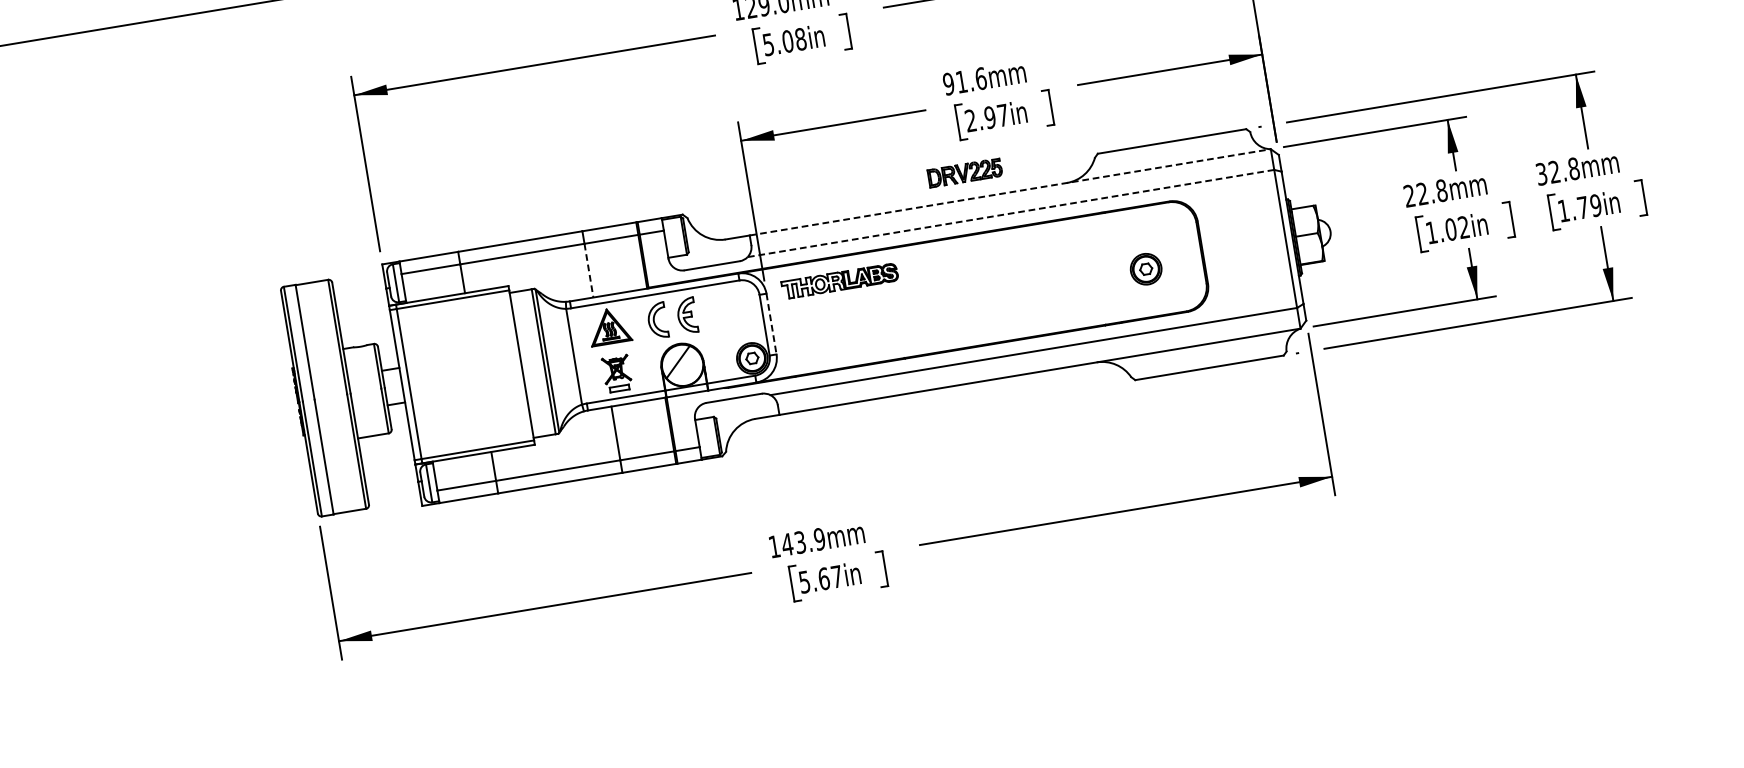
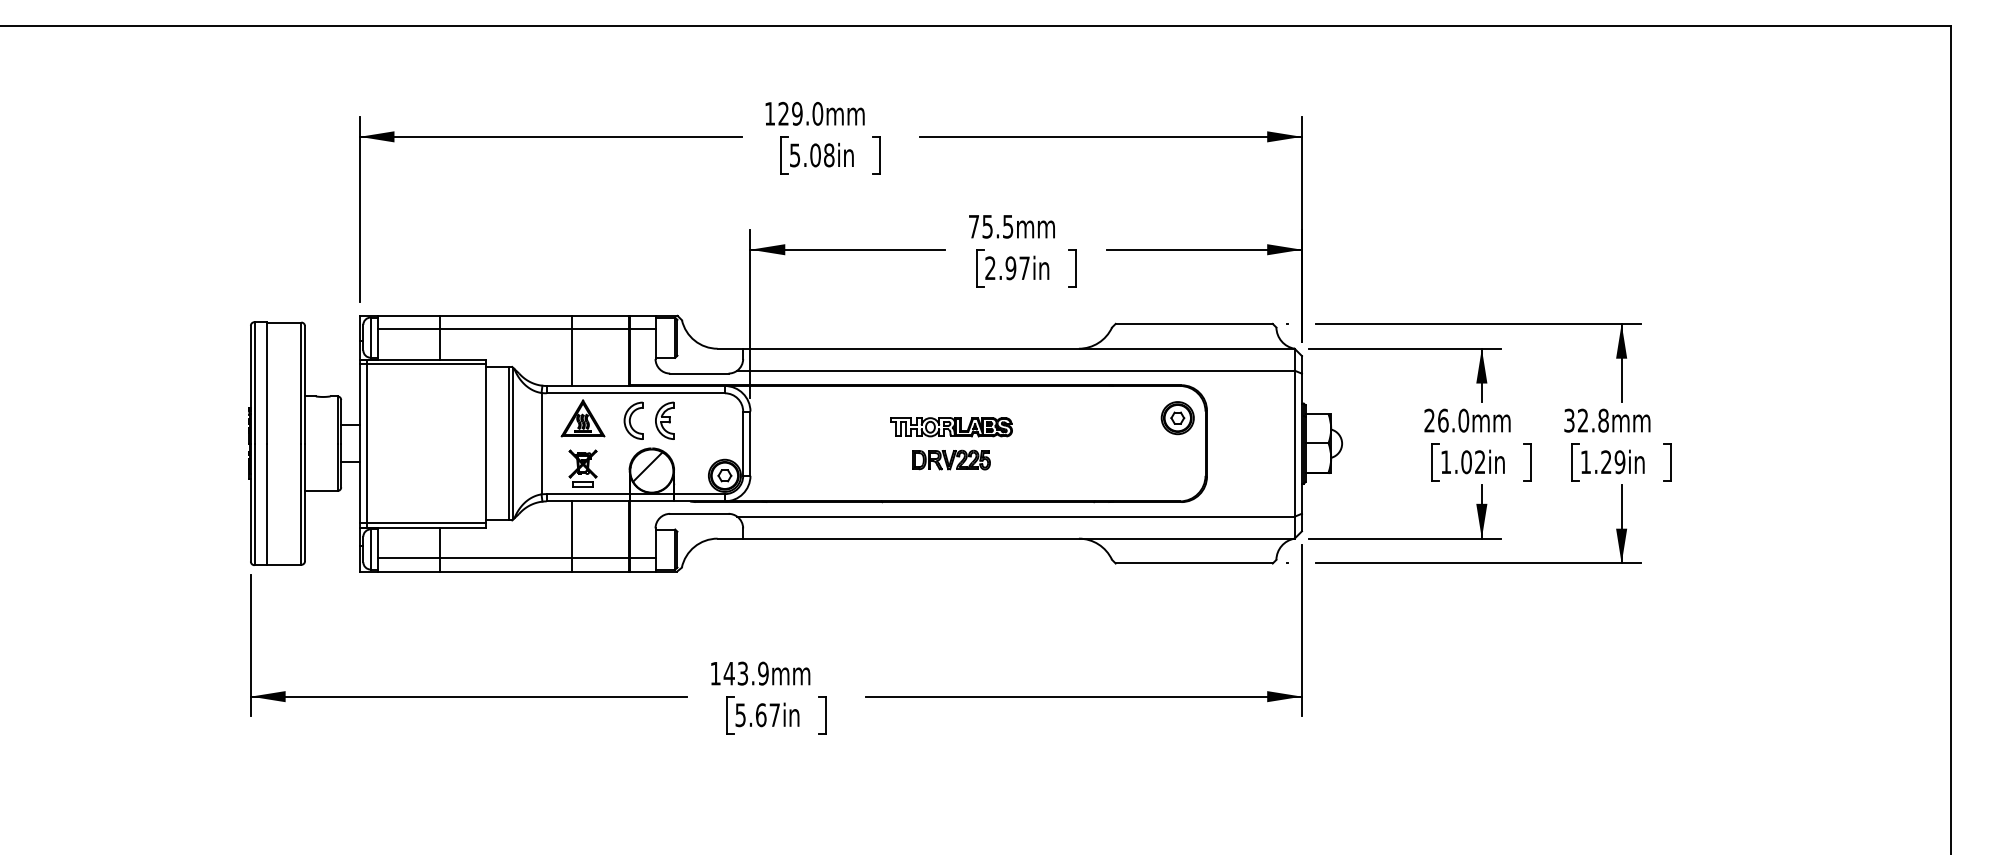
text: (964, 81) -> (990, 226), 91.6mm -> 75.5mm
part: (964, 172) -> (951, 459), moved
line: (1009, 192) -> (1018, 348), dashed -> solid
text: (1432, 192) -> (1453, 420), 22.8mm -> 26.0mm
text: (1583, 206) -> (1606, 461), 1.79in -> 1.29in
line: (1011, 213) -> (1016, 370), dashed -> solid
part: (1145, 269) -> (1177, 418), moved
line: (589, 271) -> (571, 358), dashed -> solid
part: (840, 281) -> (951, 427), moved
line: (771, 324) -> (750, 444), dashed -> solid

